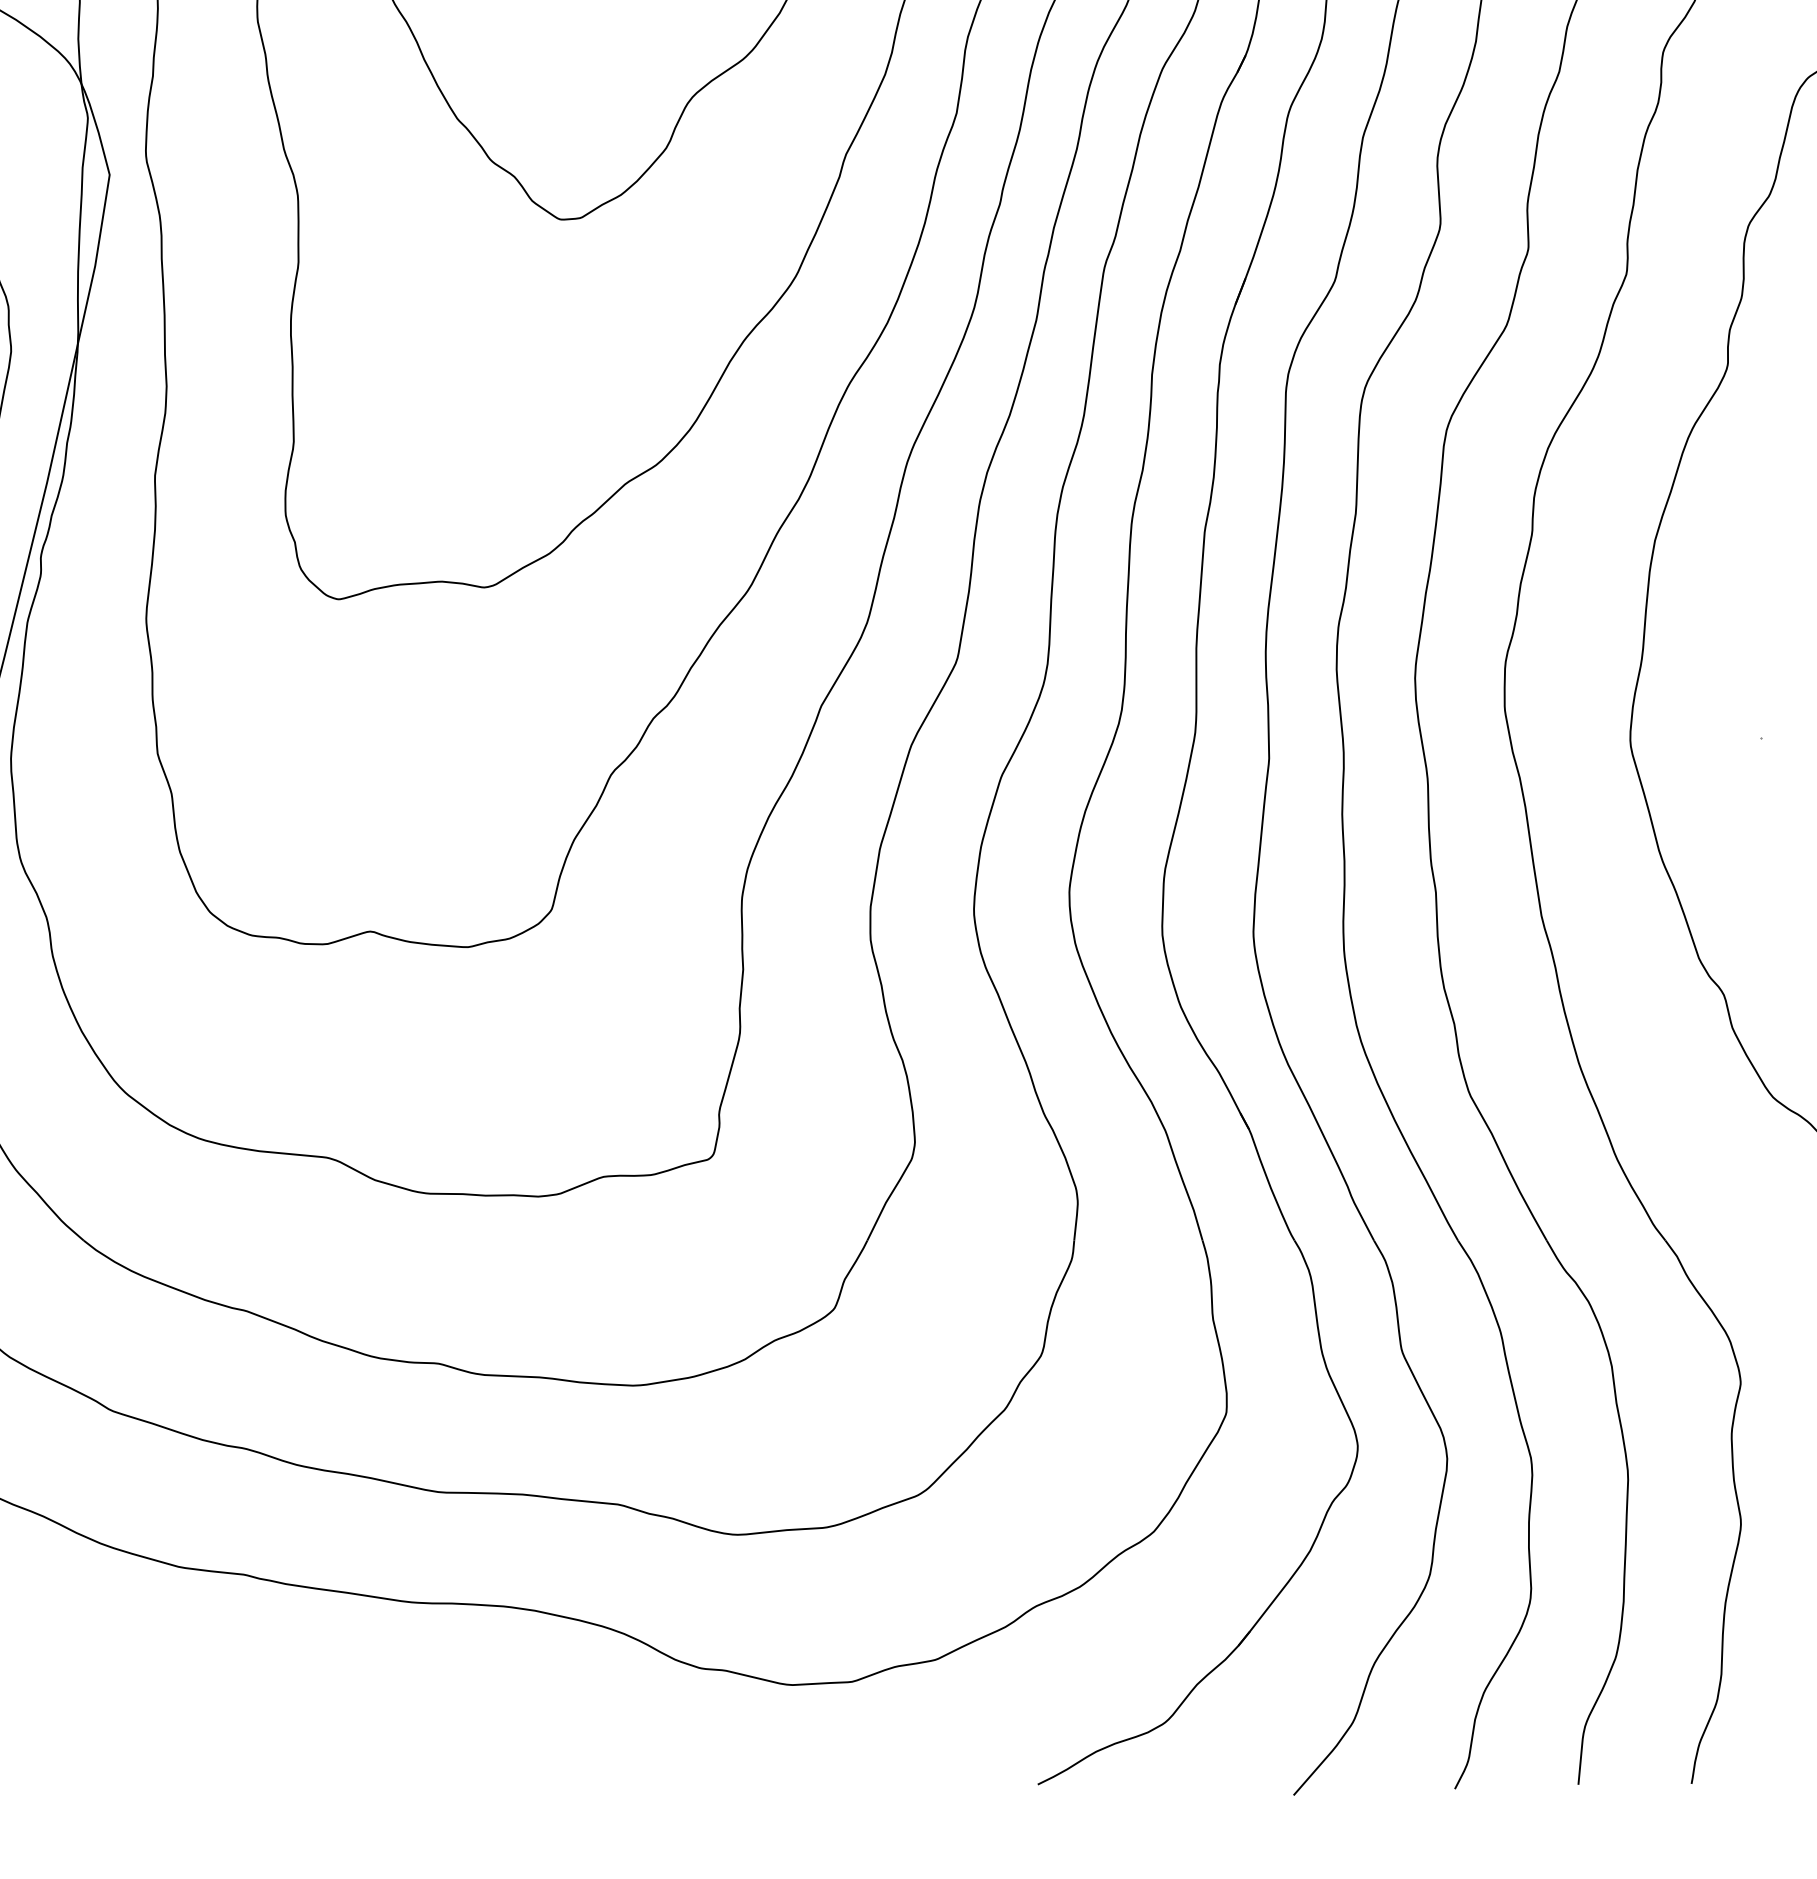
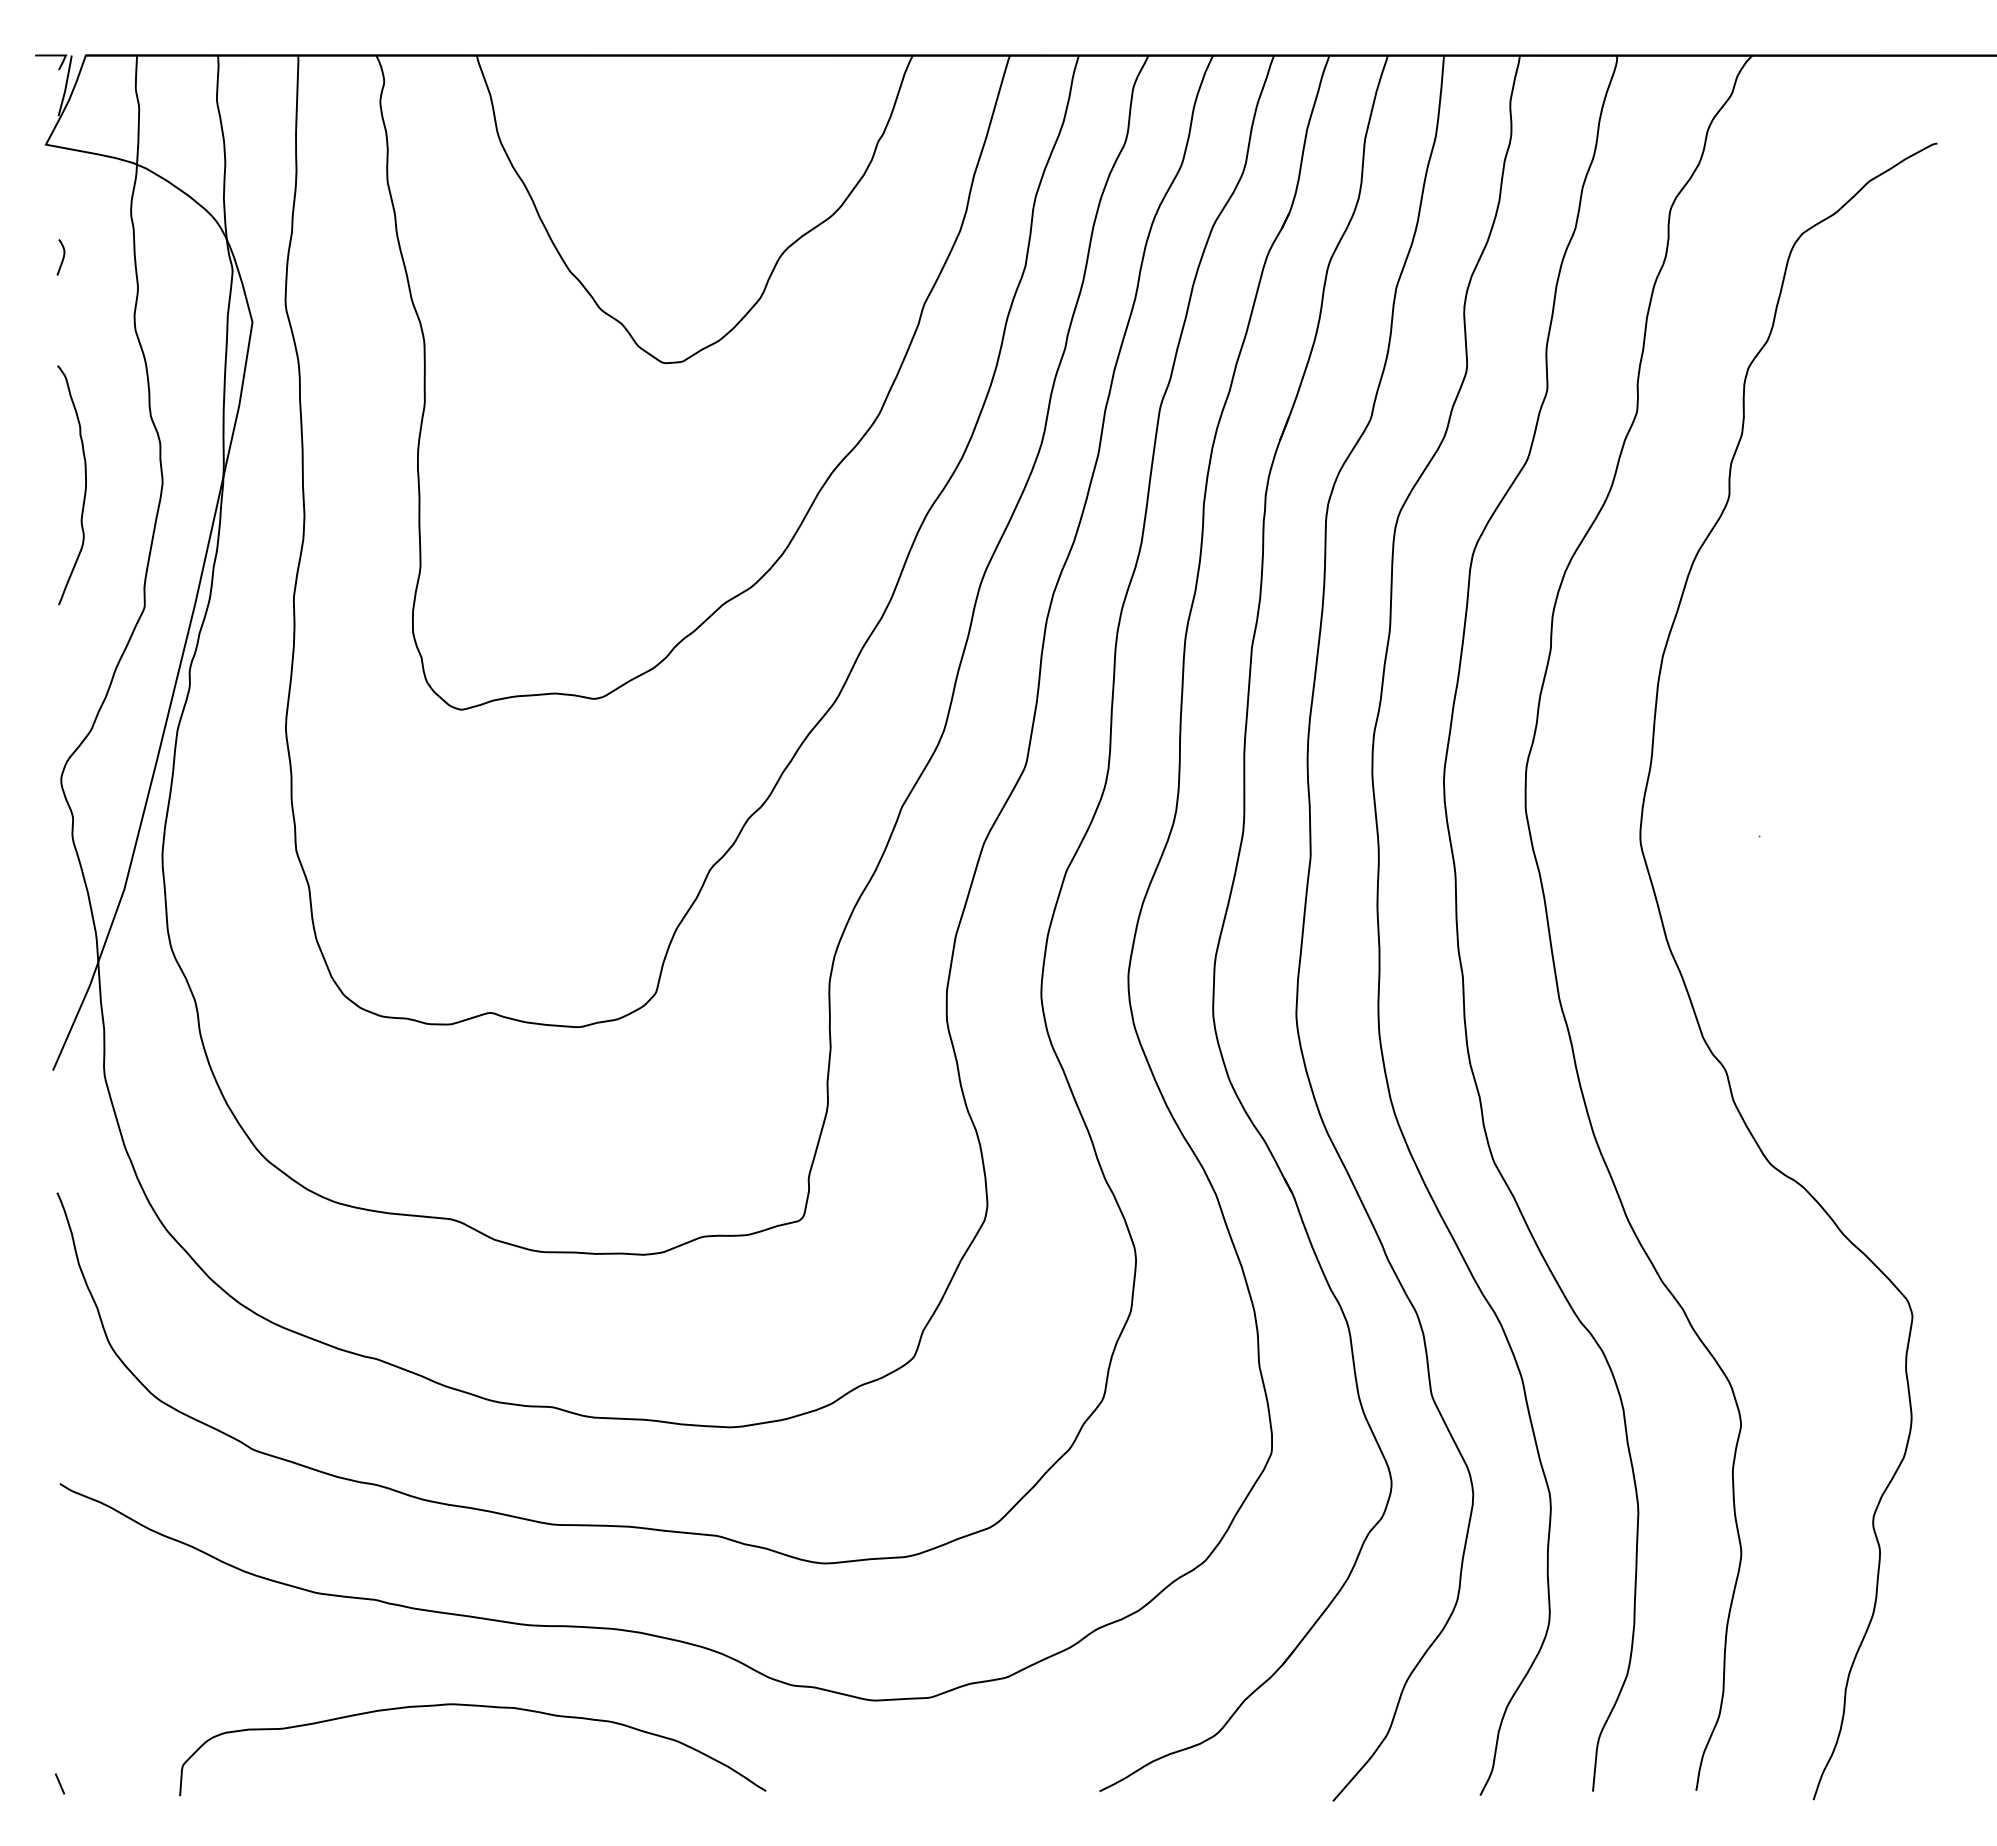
curve: (350, 1691) -> (472, 1706), added

